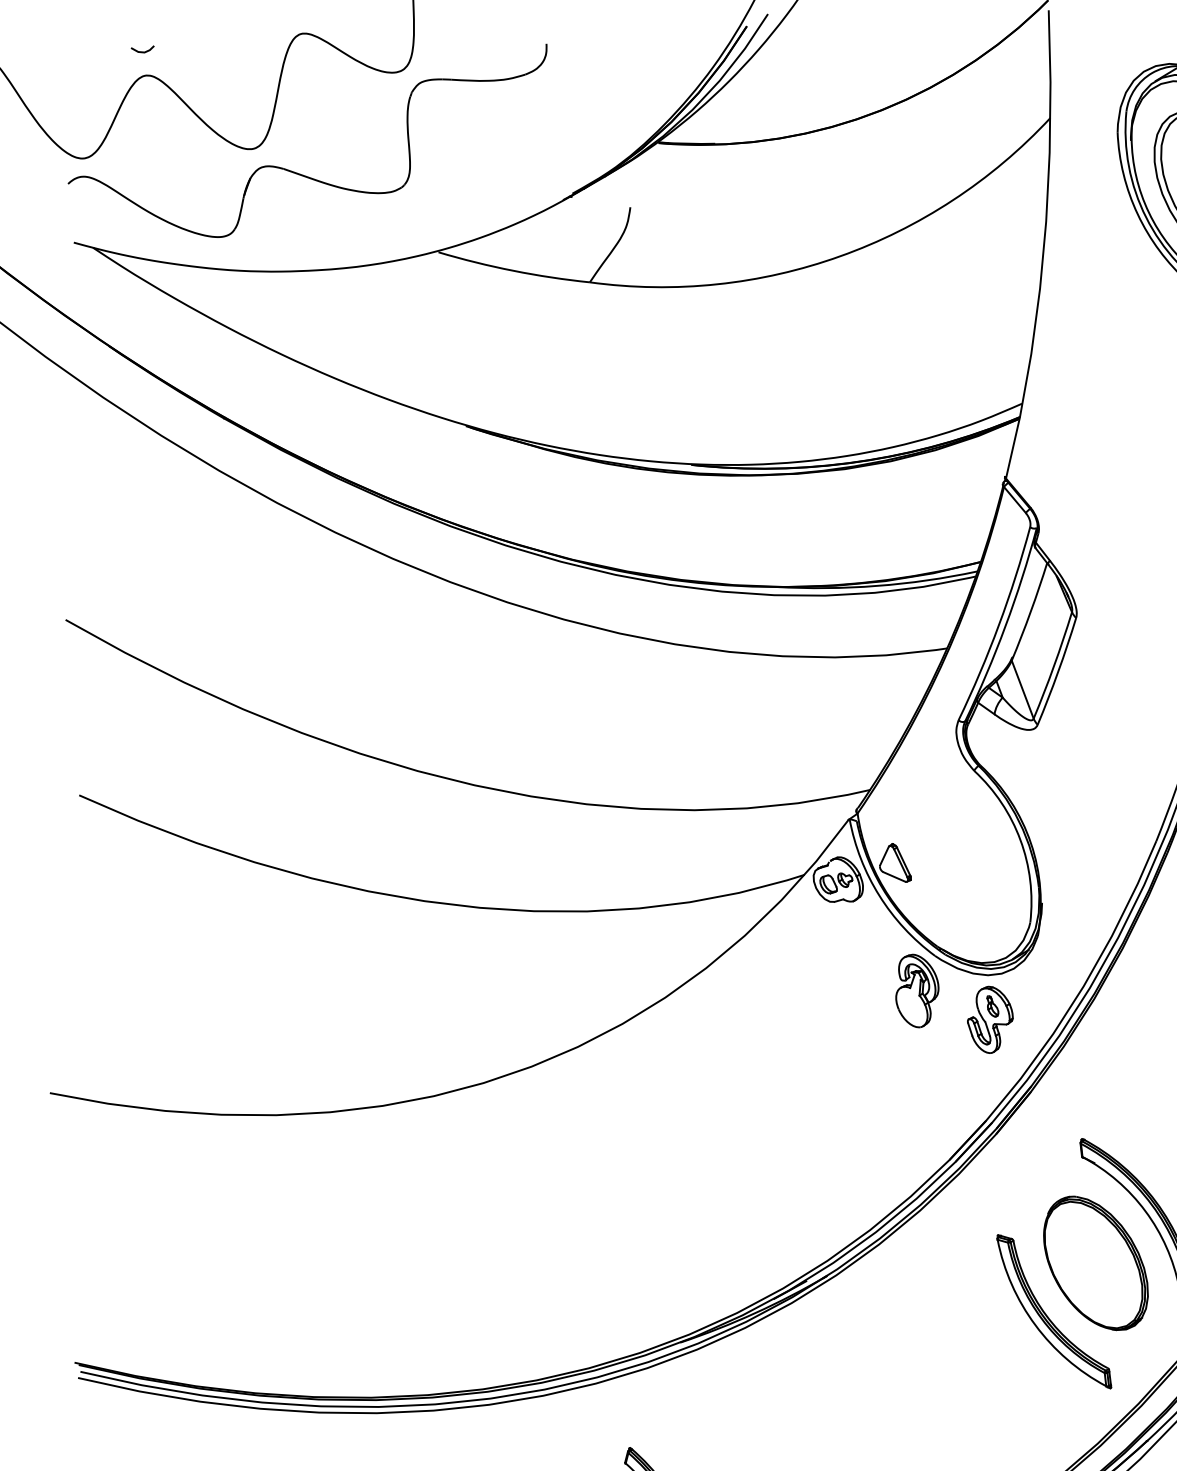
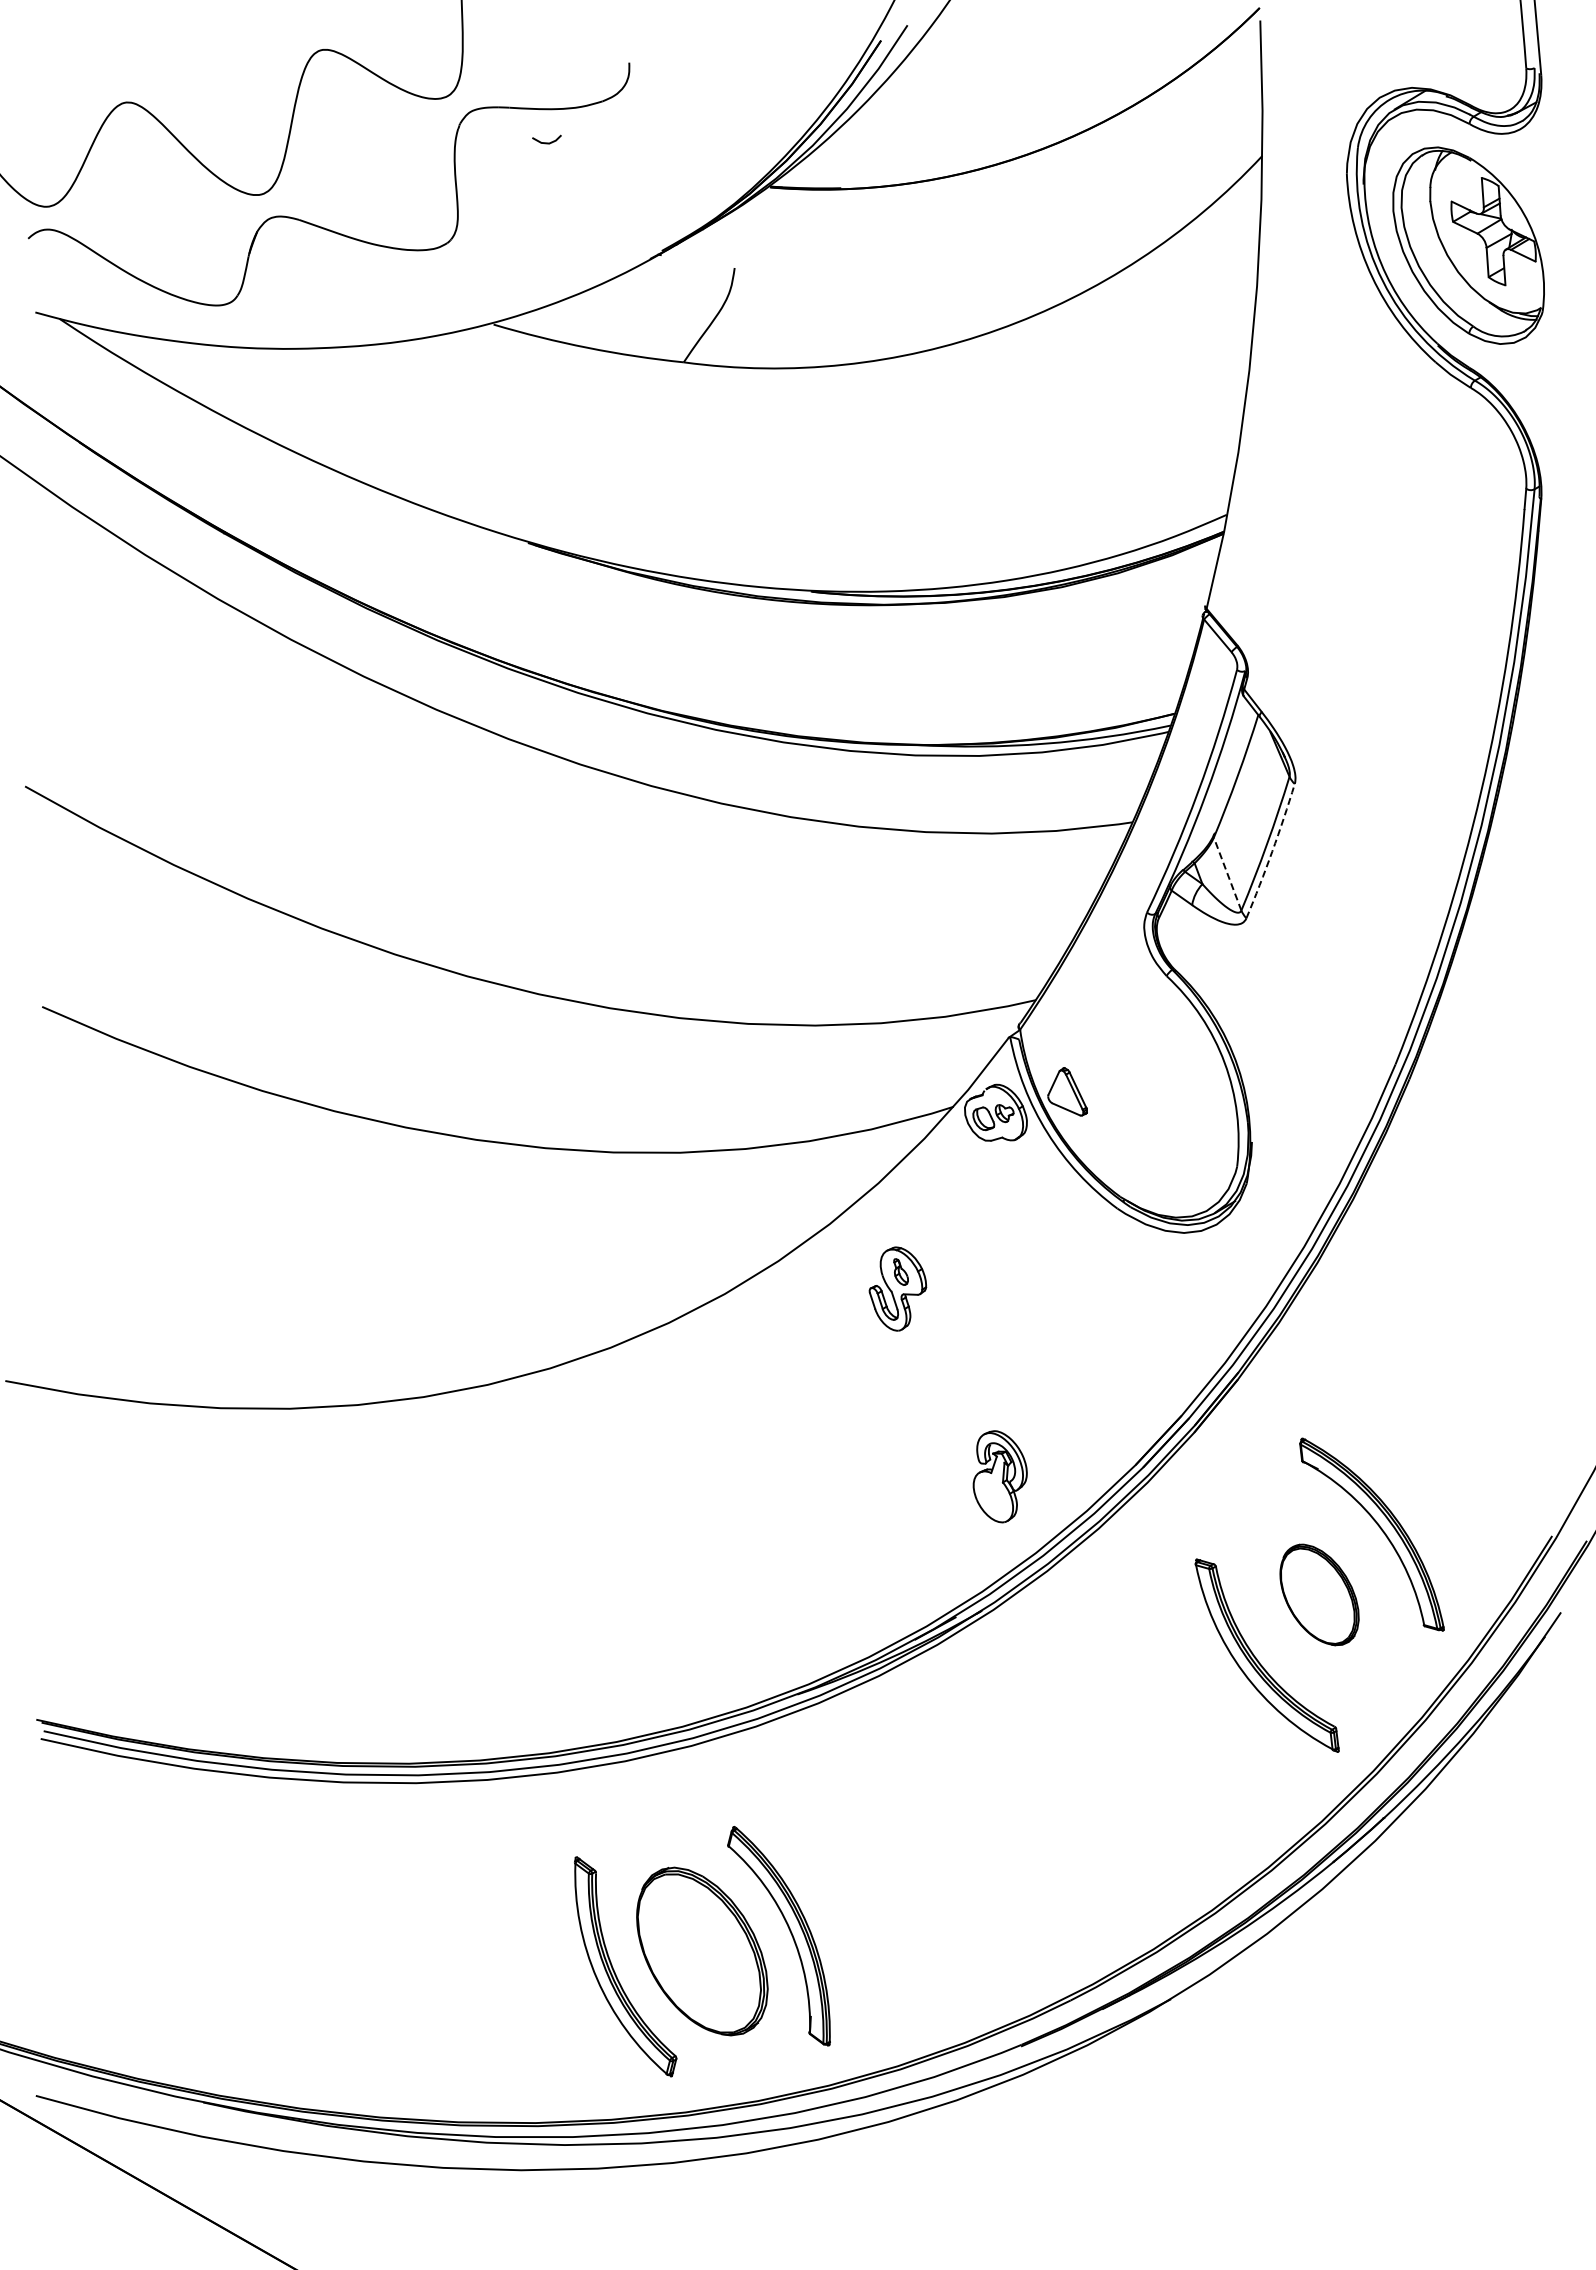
line: (142, 51) -> (546, 142), moved
arc: (1058, 671) -> (1272, 851), solid -> dashed
line: (1022, 689) -> (1227, 874), solid -> dashed
part: (916, 990) -> (999, 1476), moved
part: (989, 1019) -> (897, 1288), moved
part: (1095, 1263) -> (1319, 1594), size x0.6

